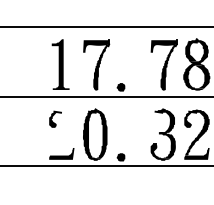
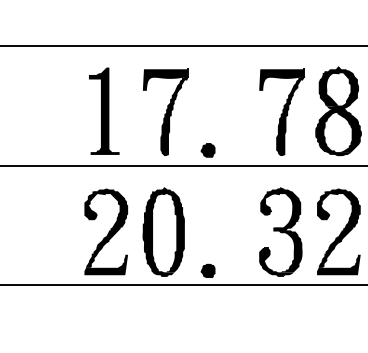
fill: (156, 118) -> (269, 204), added
fill: (62, 132) -> (107, 228), added

